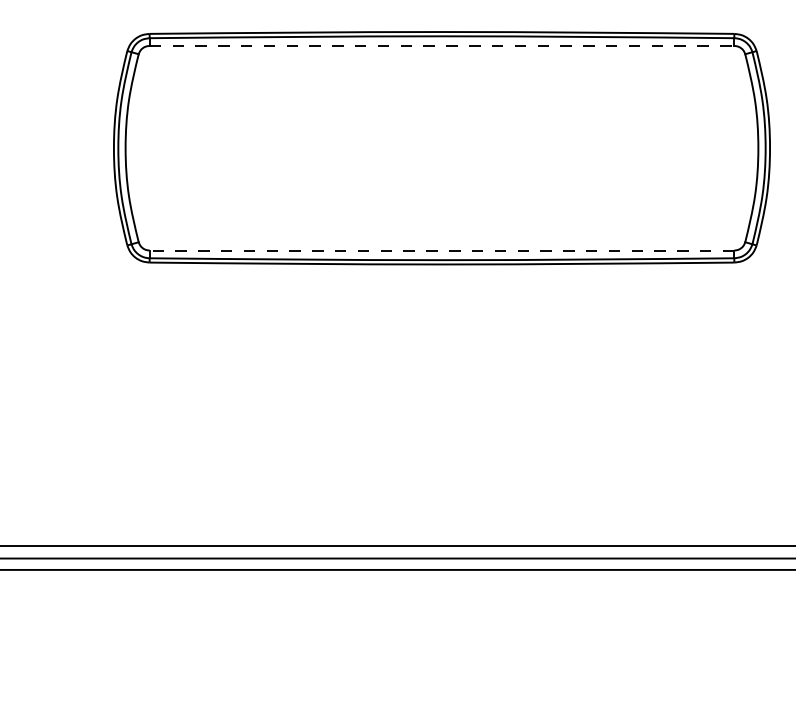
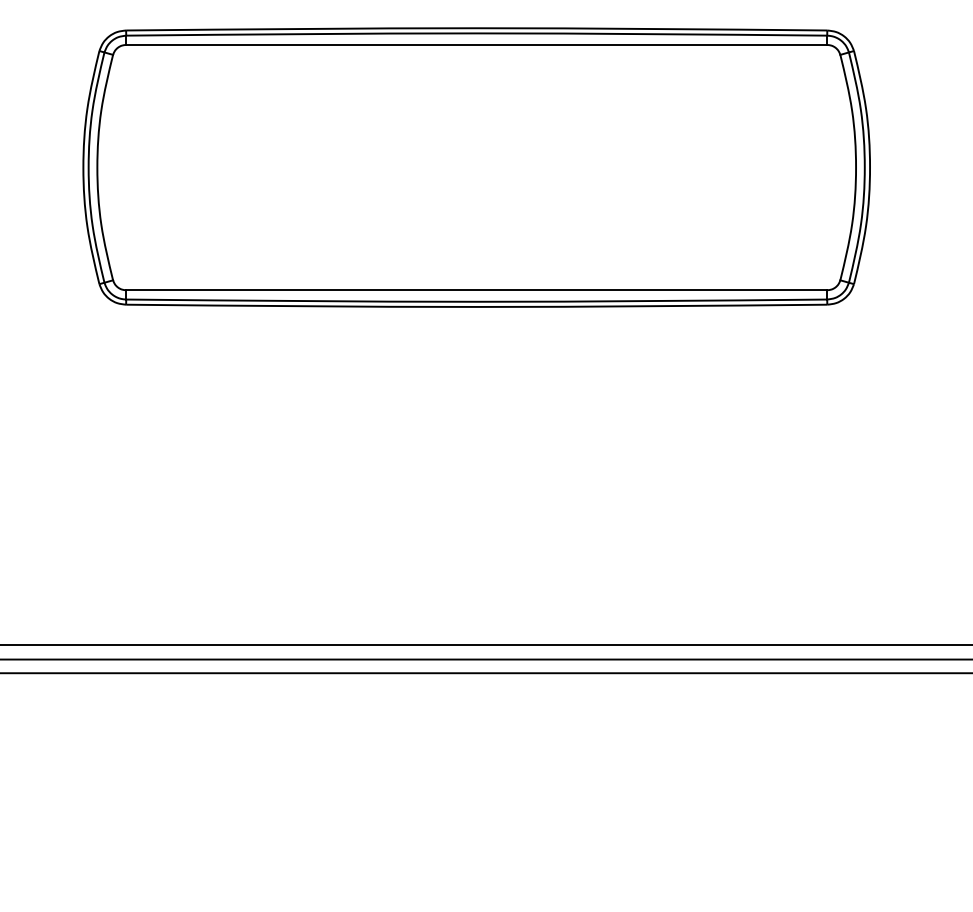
line: (442, 45) -> (477, 44), dashed -> solid
line: (441, 250) -> (476, 290), dashed -> solid

